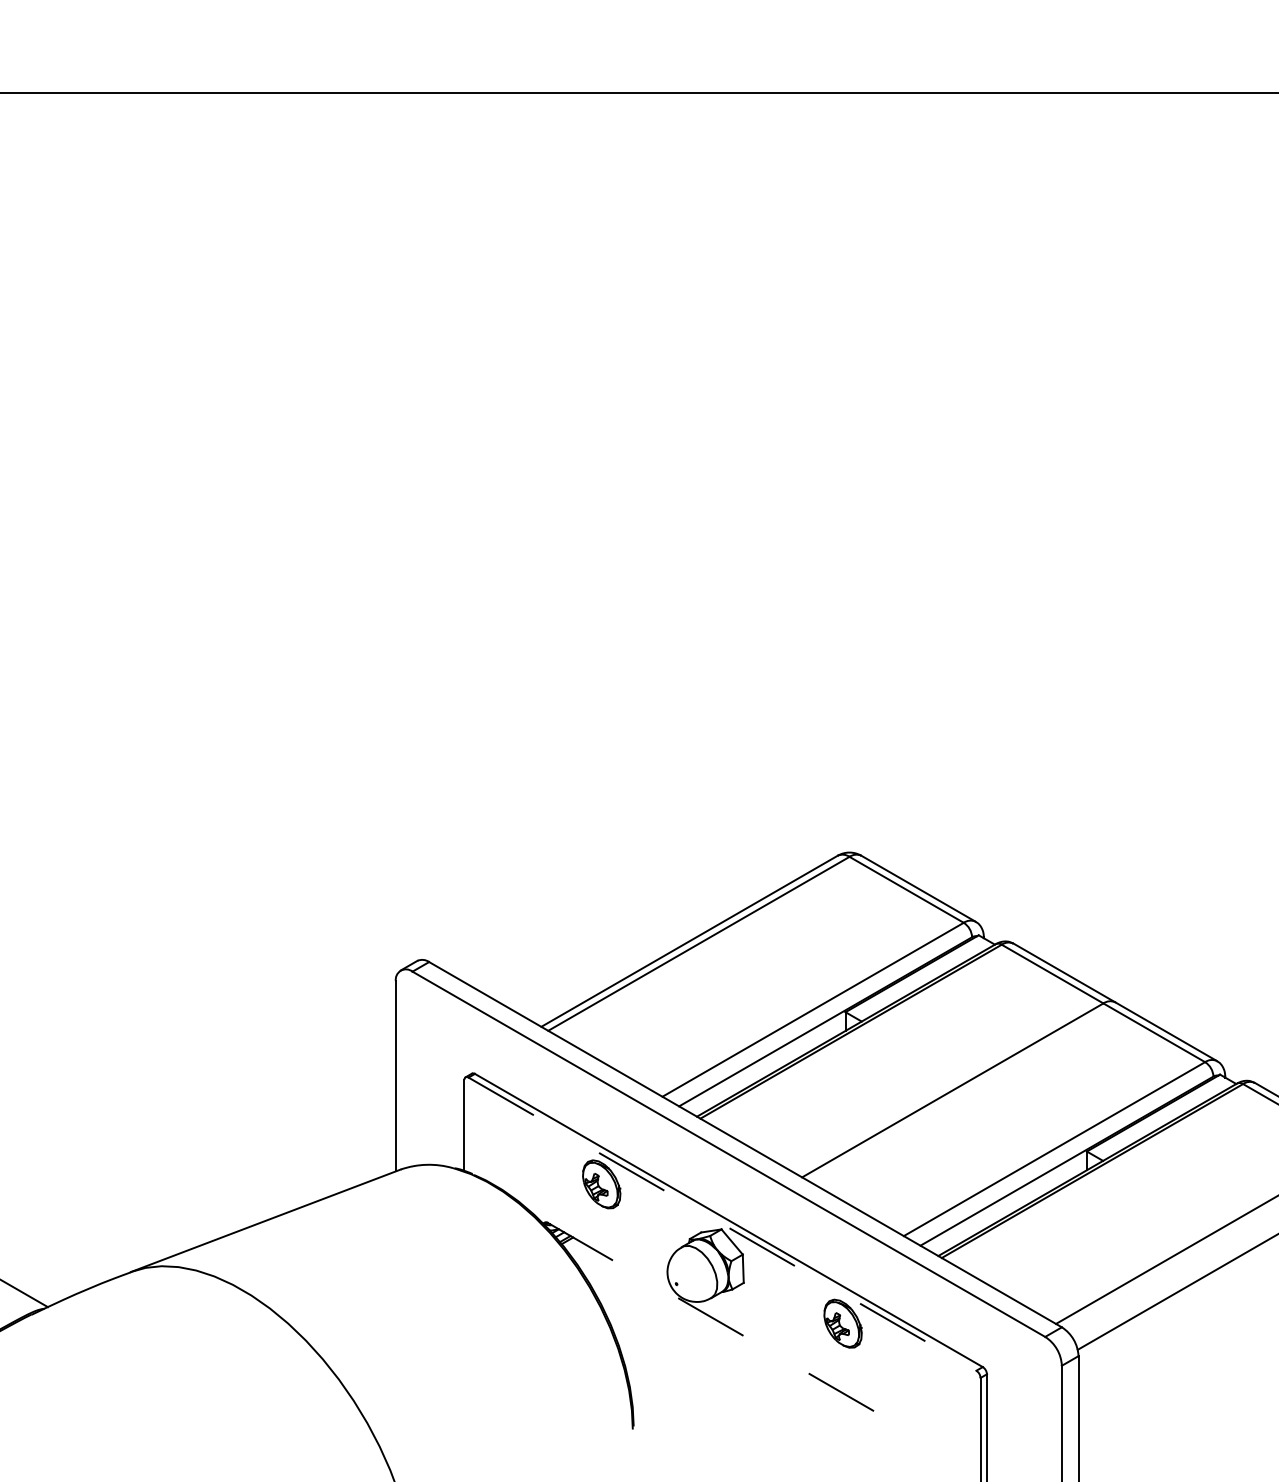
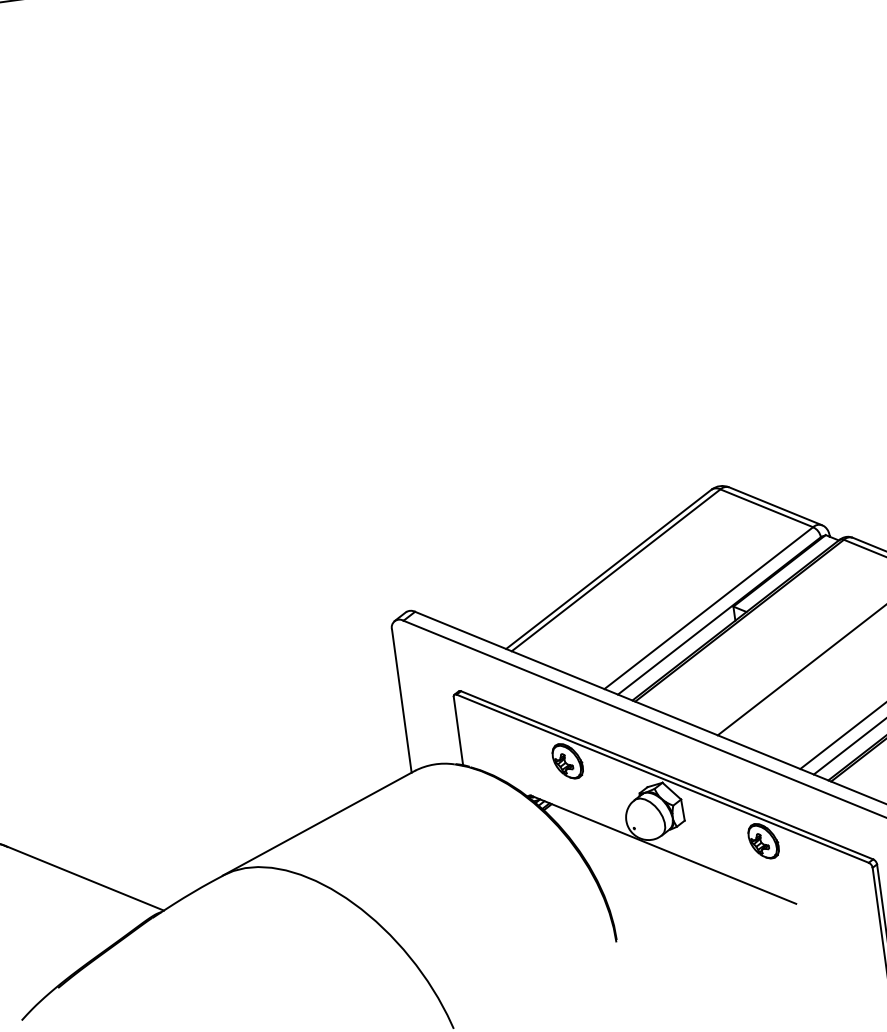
line: (722, 1224) -> (662, 778), dashed -> solid
line: (711, 1317) -> (664, 850), dashed -> solid

